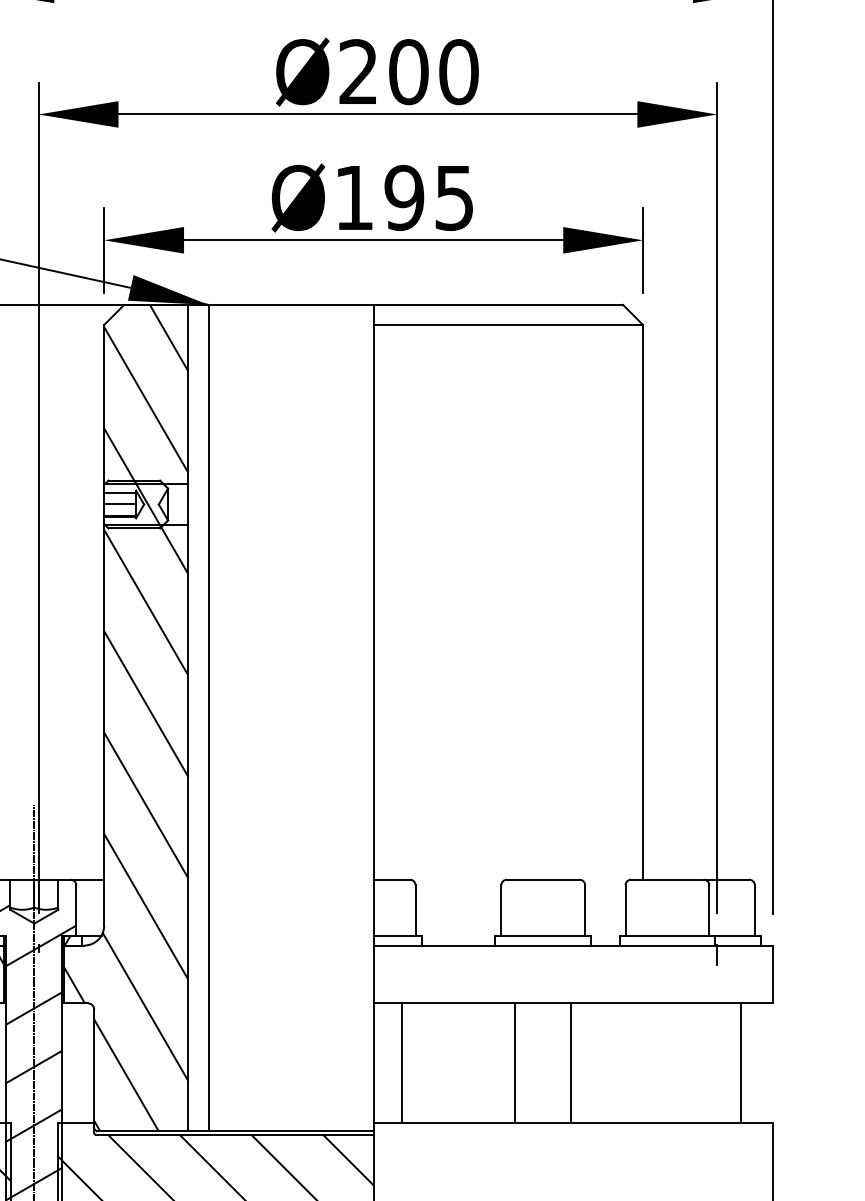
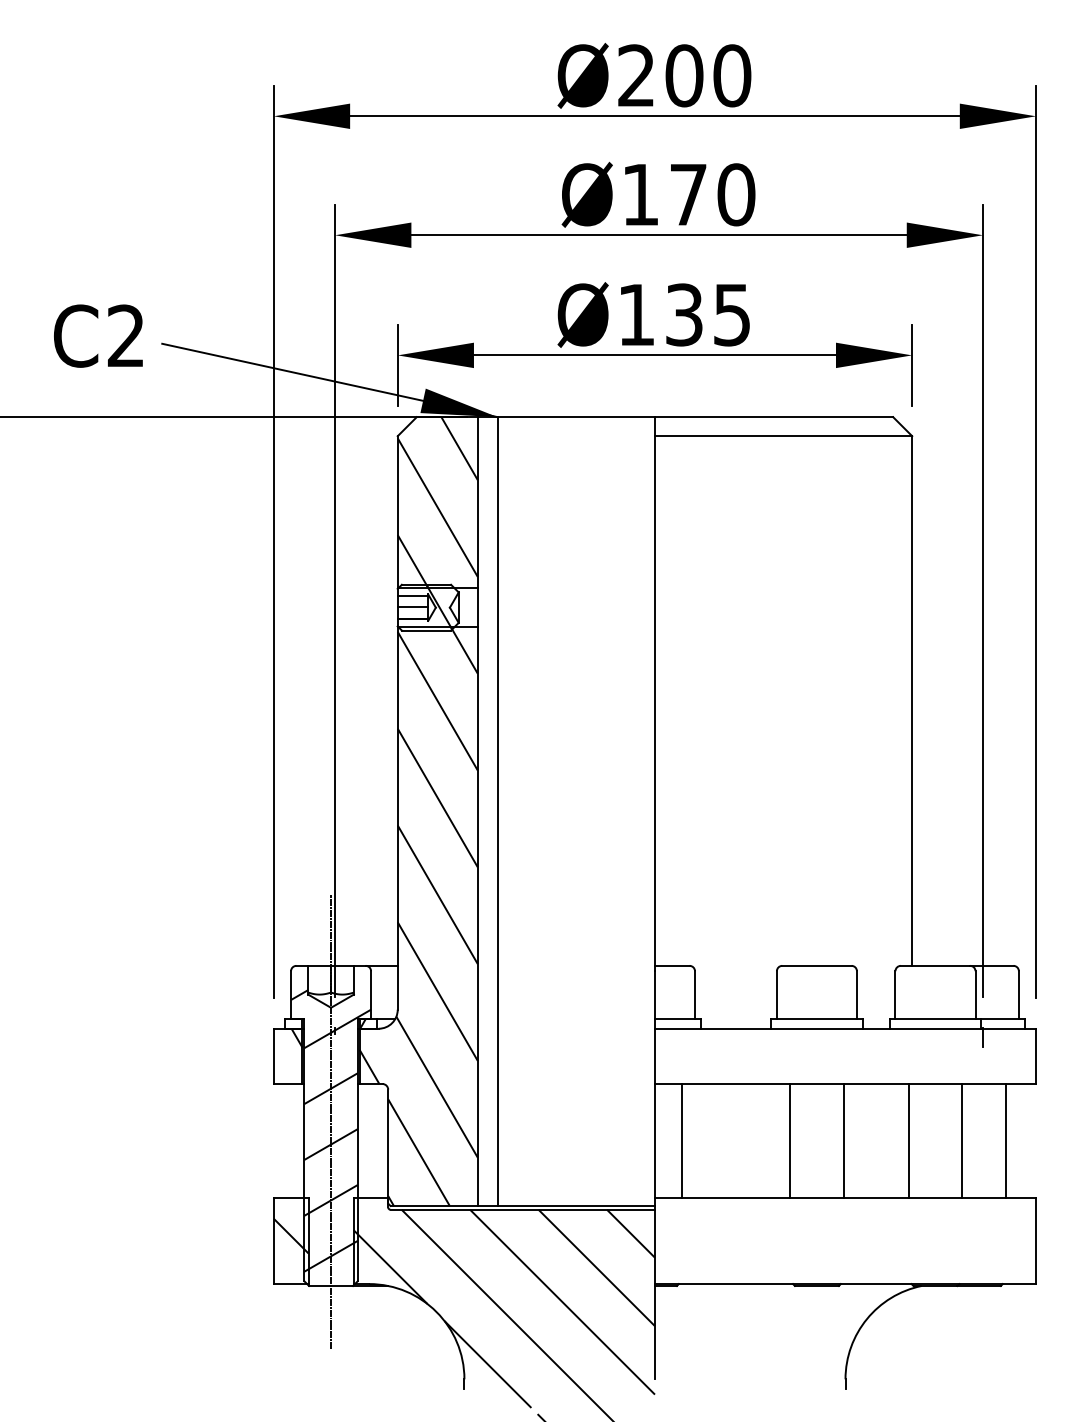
text: (383, 71) -> (664, 194), Ø200 -> Ø170
text: (404, 197) -> (684, 314), Ø195 -> Ø135
line: (639, 1063) -> (908, 1141), added
line: (695, 1063) -> (962, 1141), added

